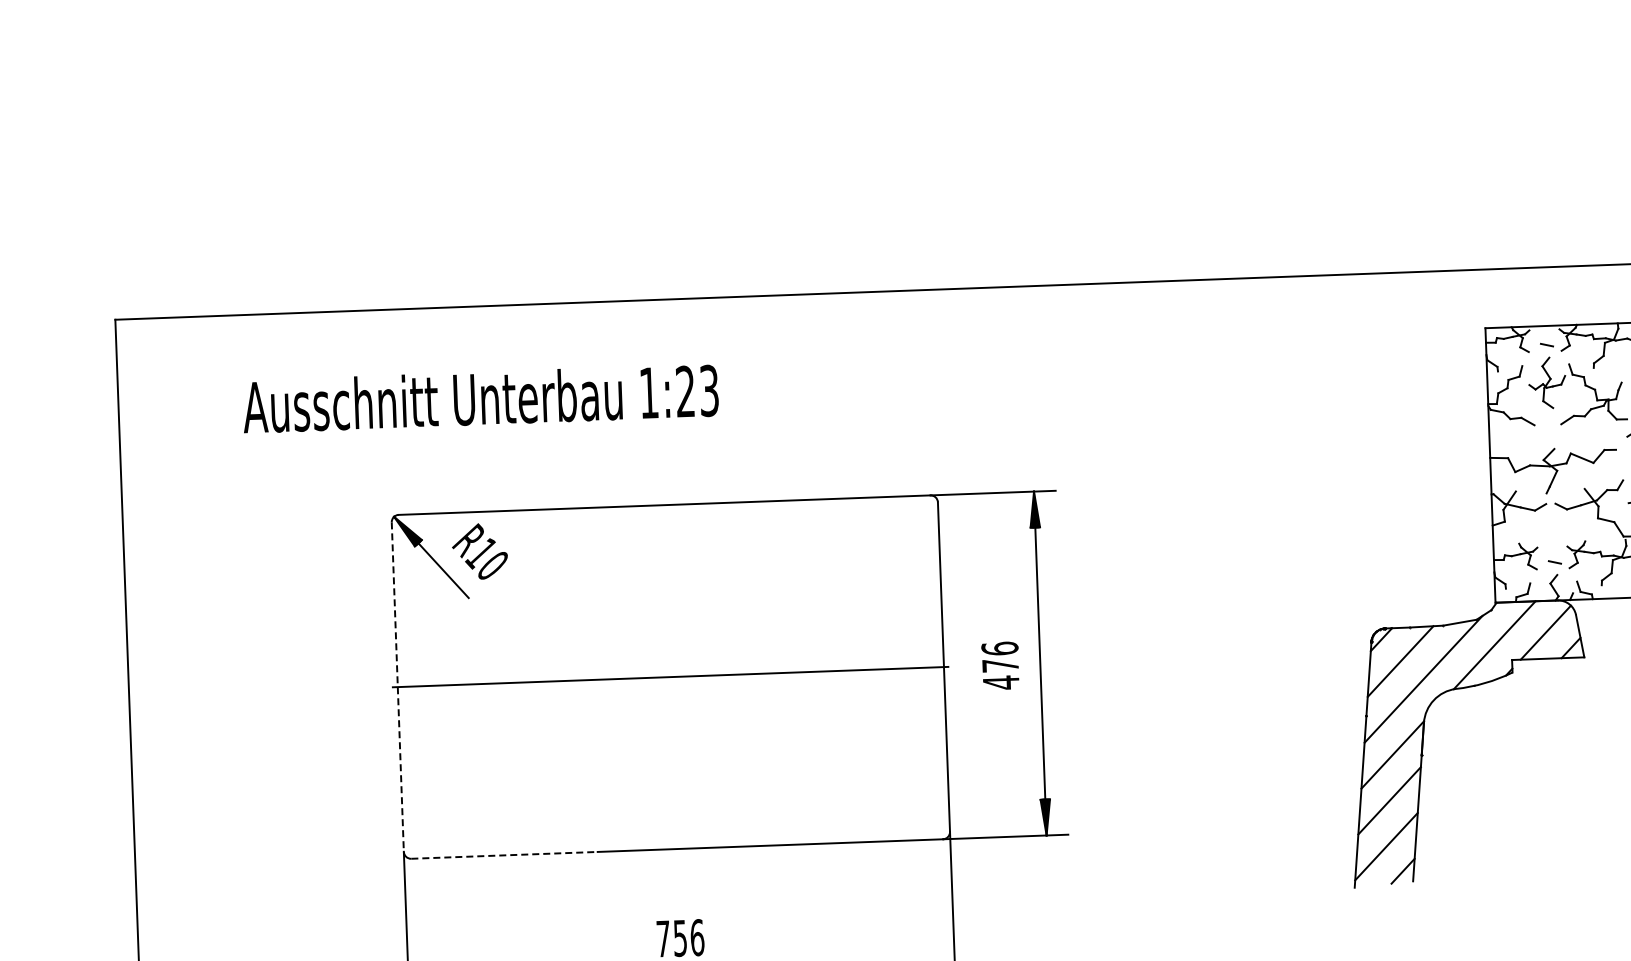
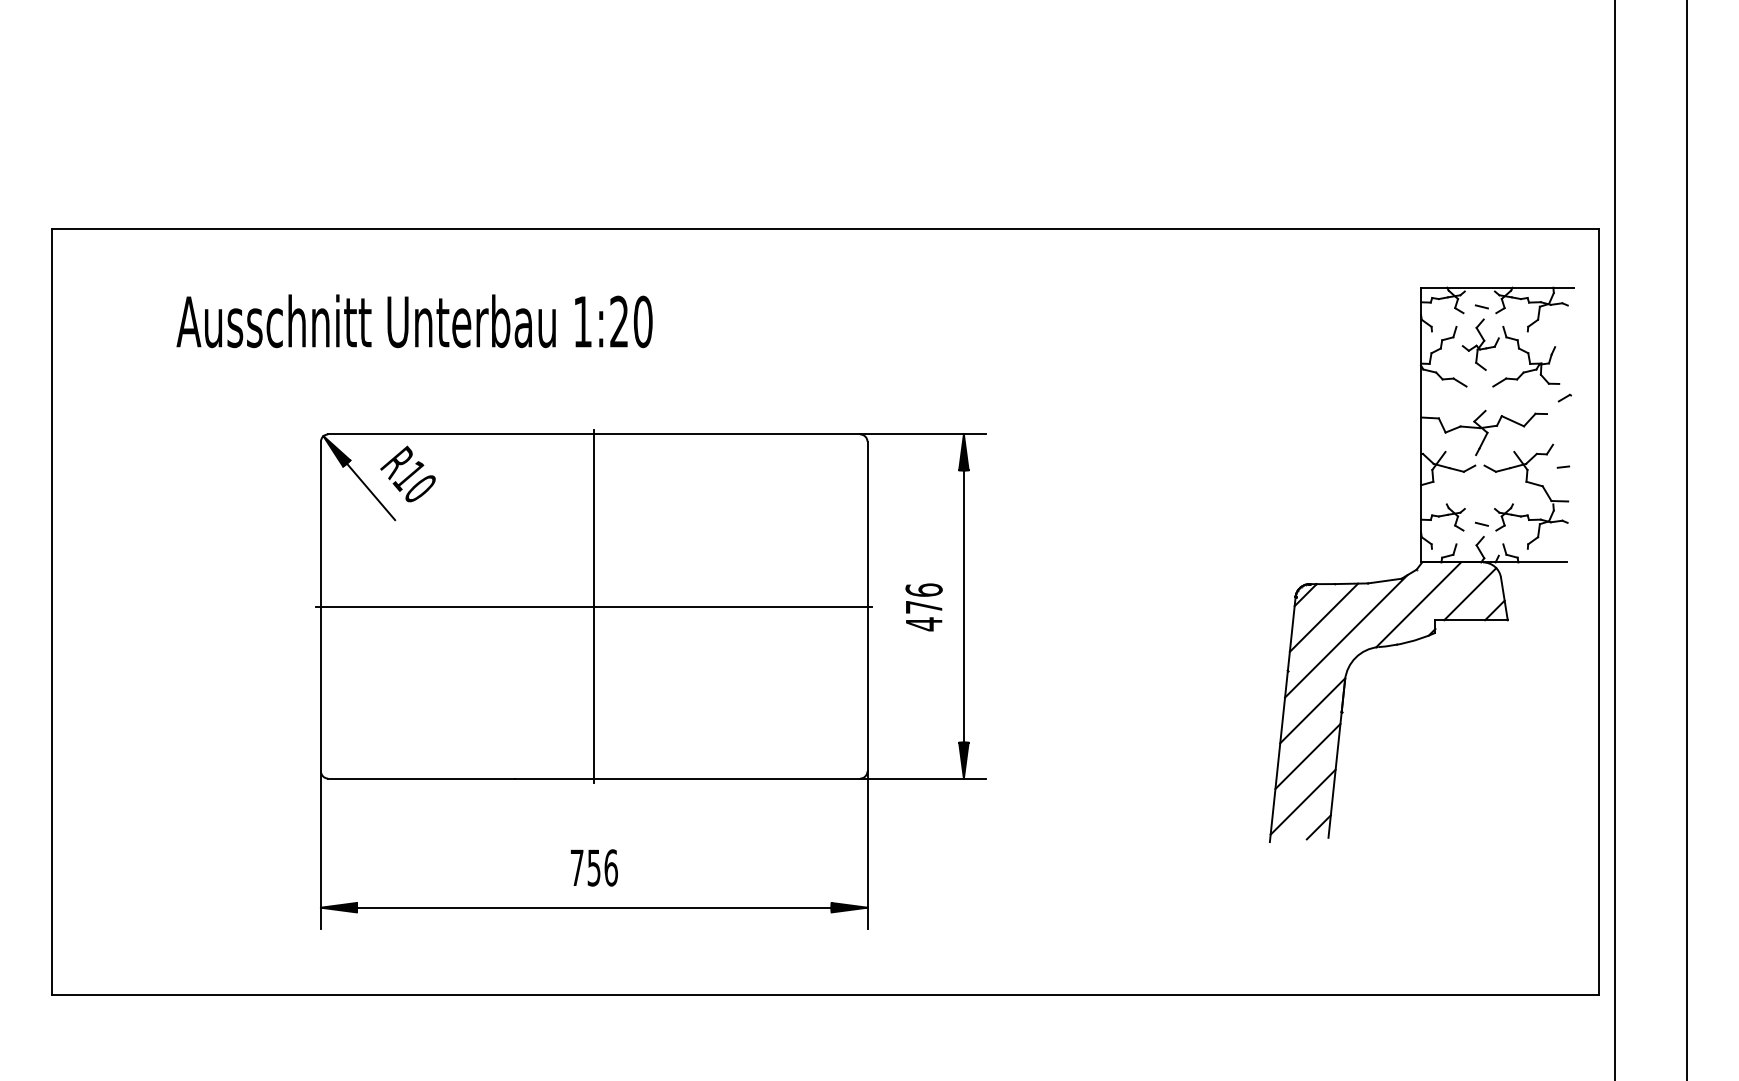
text: (708, 390) -> (642, 321), 1:23 -> 1:20
line: (671, 677) -> (594, 606), added
line: (397, 687) -> (320, 606), dashed -> solid
line: (504, 855) -> (421, 778), dashed -> solid

